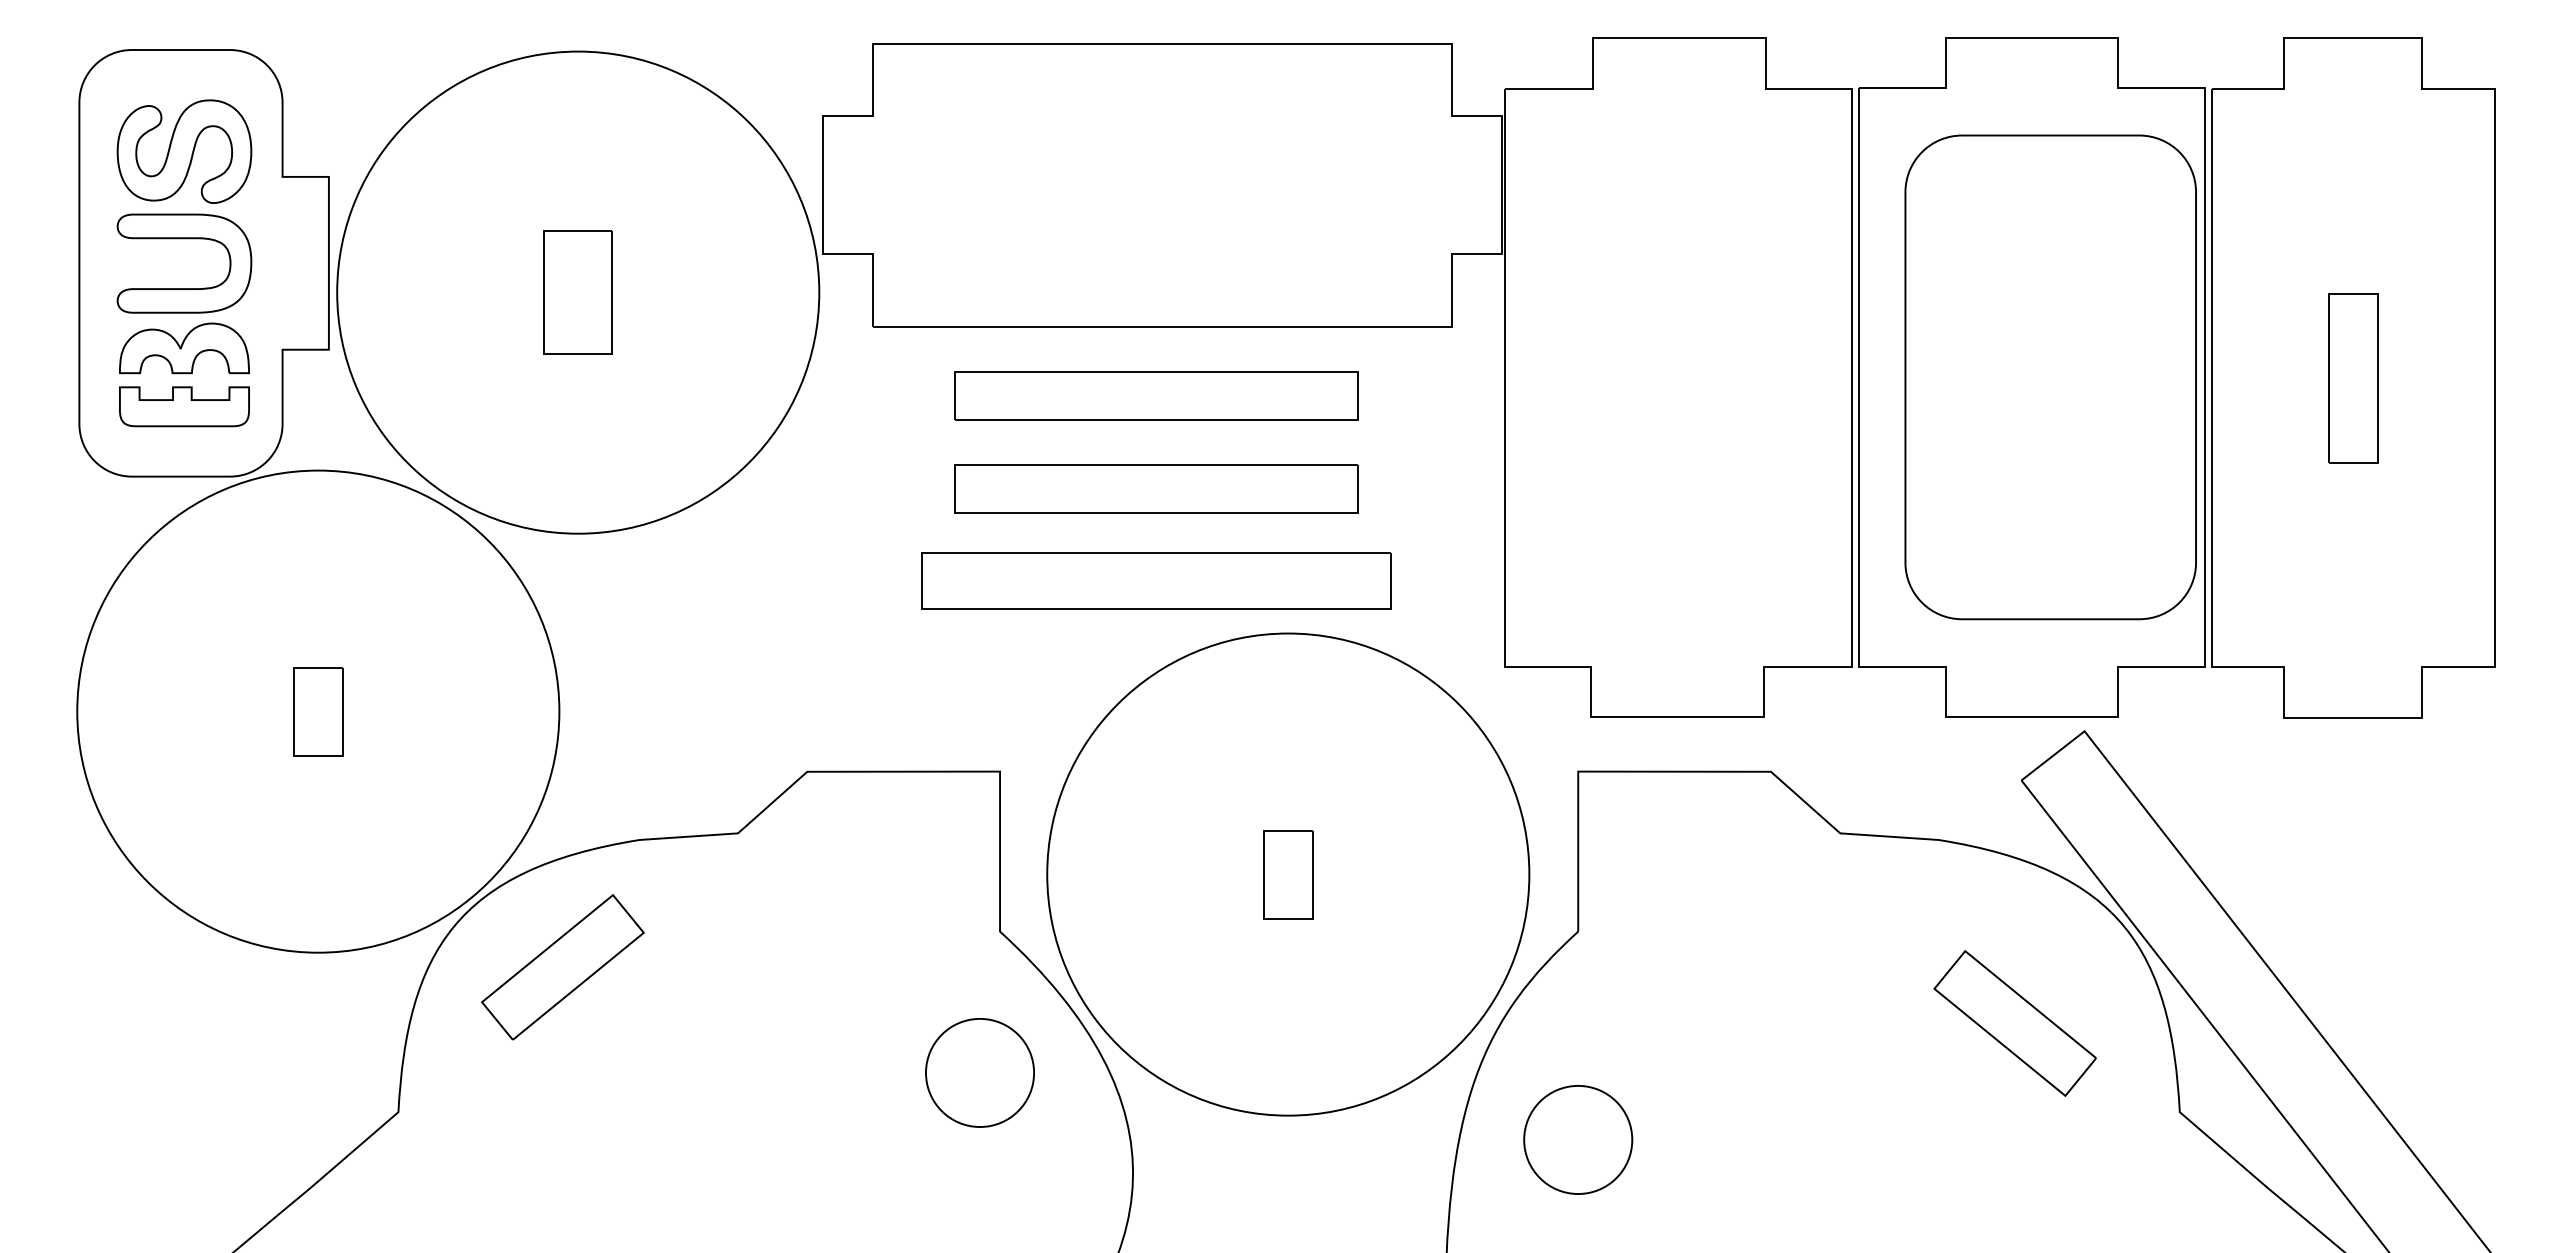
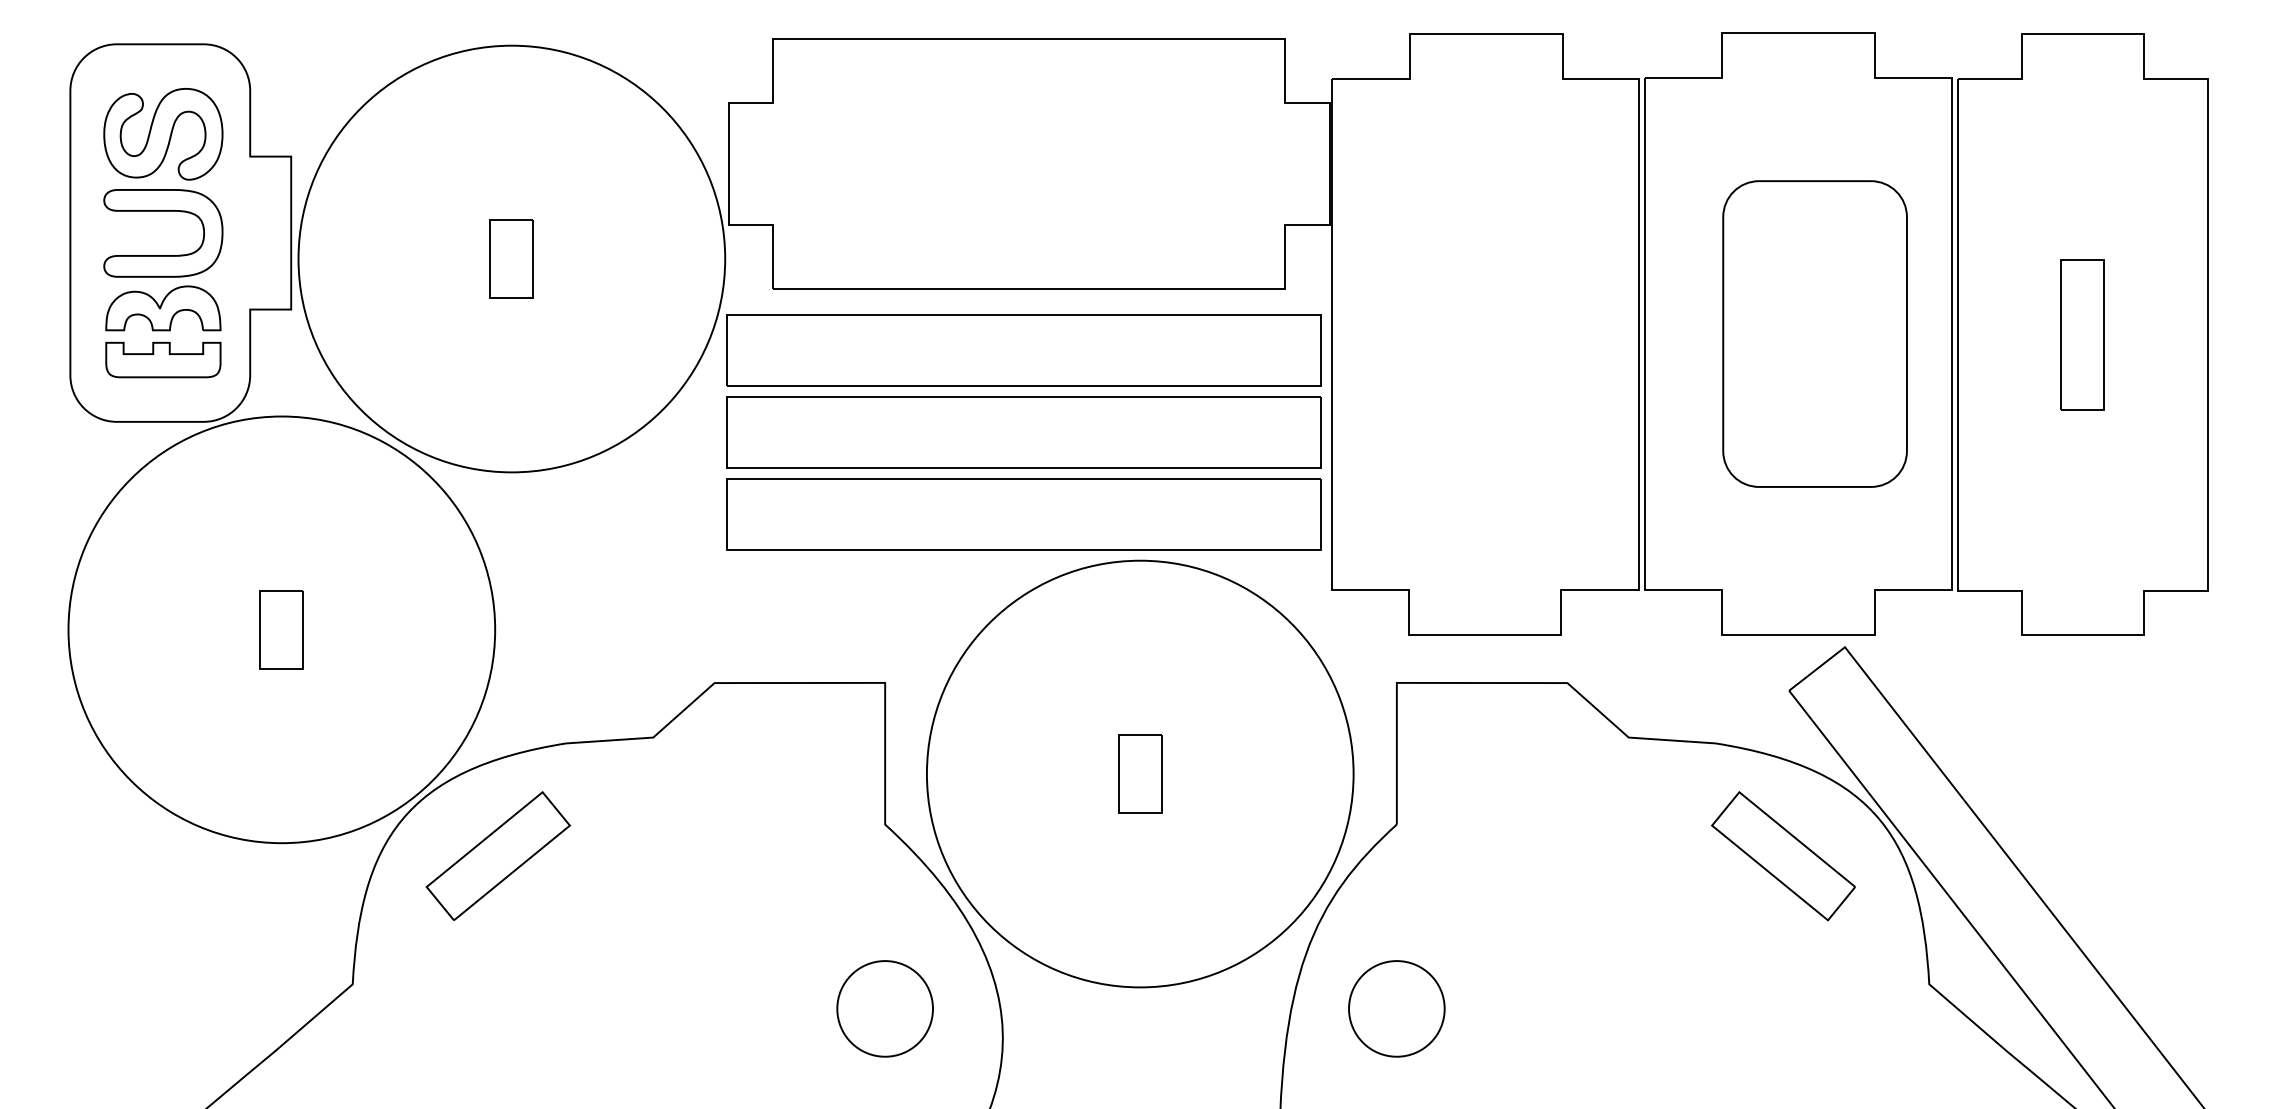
part: (578, 292) -> (512, 258), size x0.71
part: (2050, 377) -> (1814, 334), size x0.71
part: (1156, 395) -> (1023, 350), size x1.67
part: (1156, 488) -> (1023, 432), size x1.67
part: (1156, 580) -> (1023, 513), size x1.43
part: (2014, 1023) -> (1782, 856), moved
part: (979, 1072) -> (884, 1008), moved

